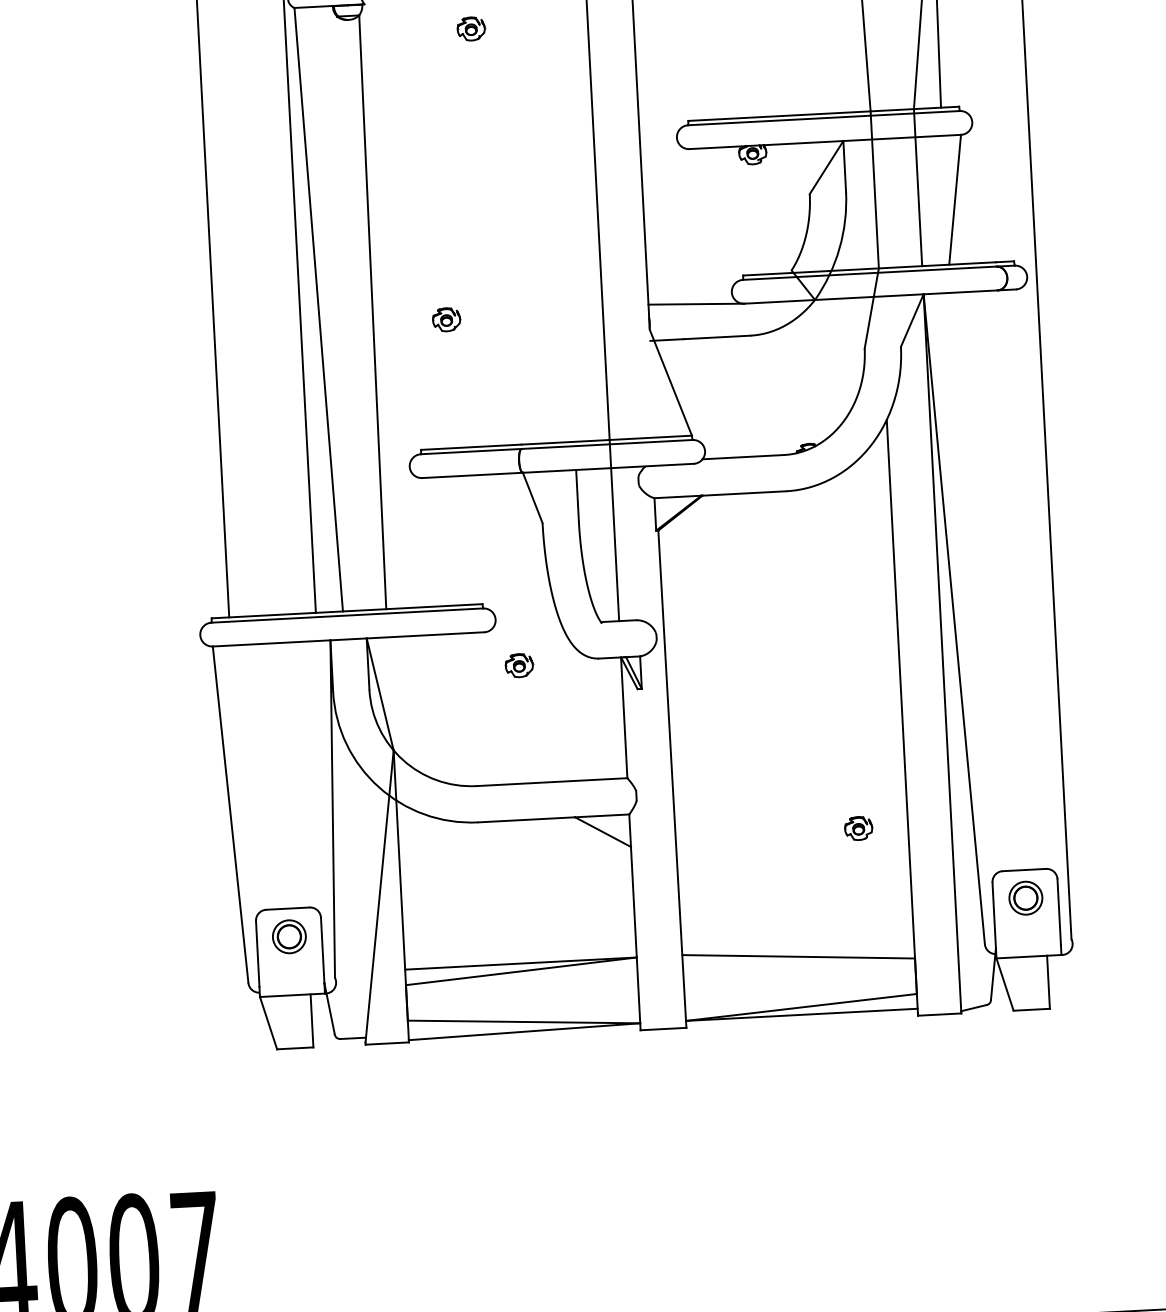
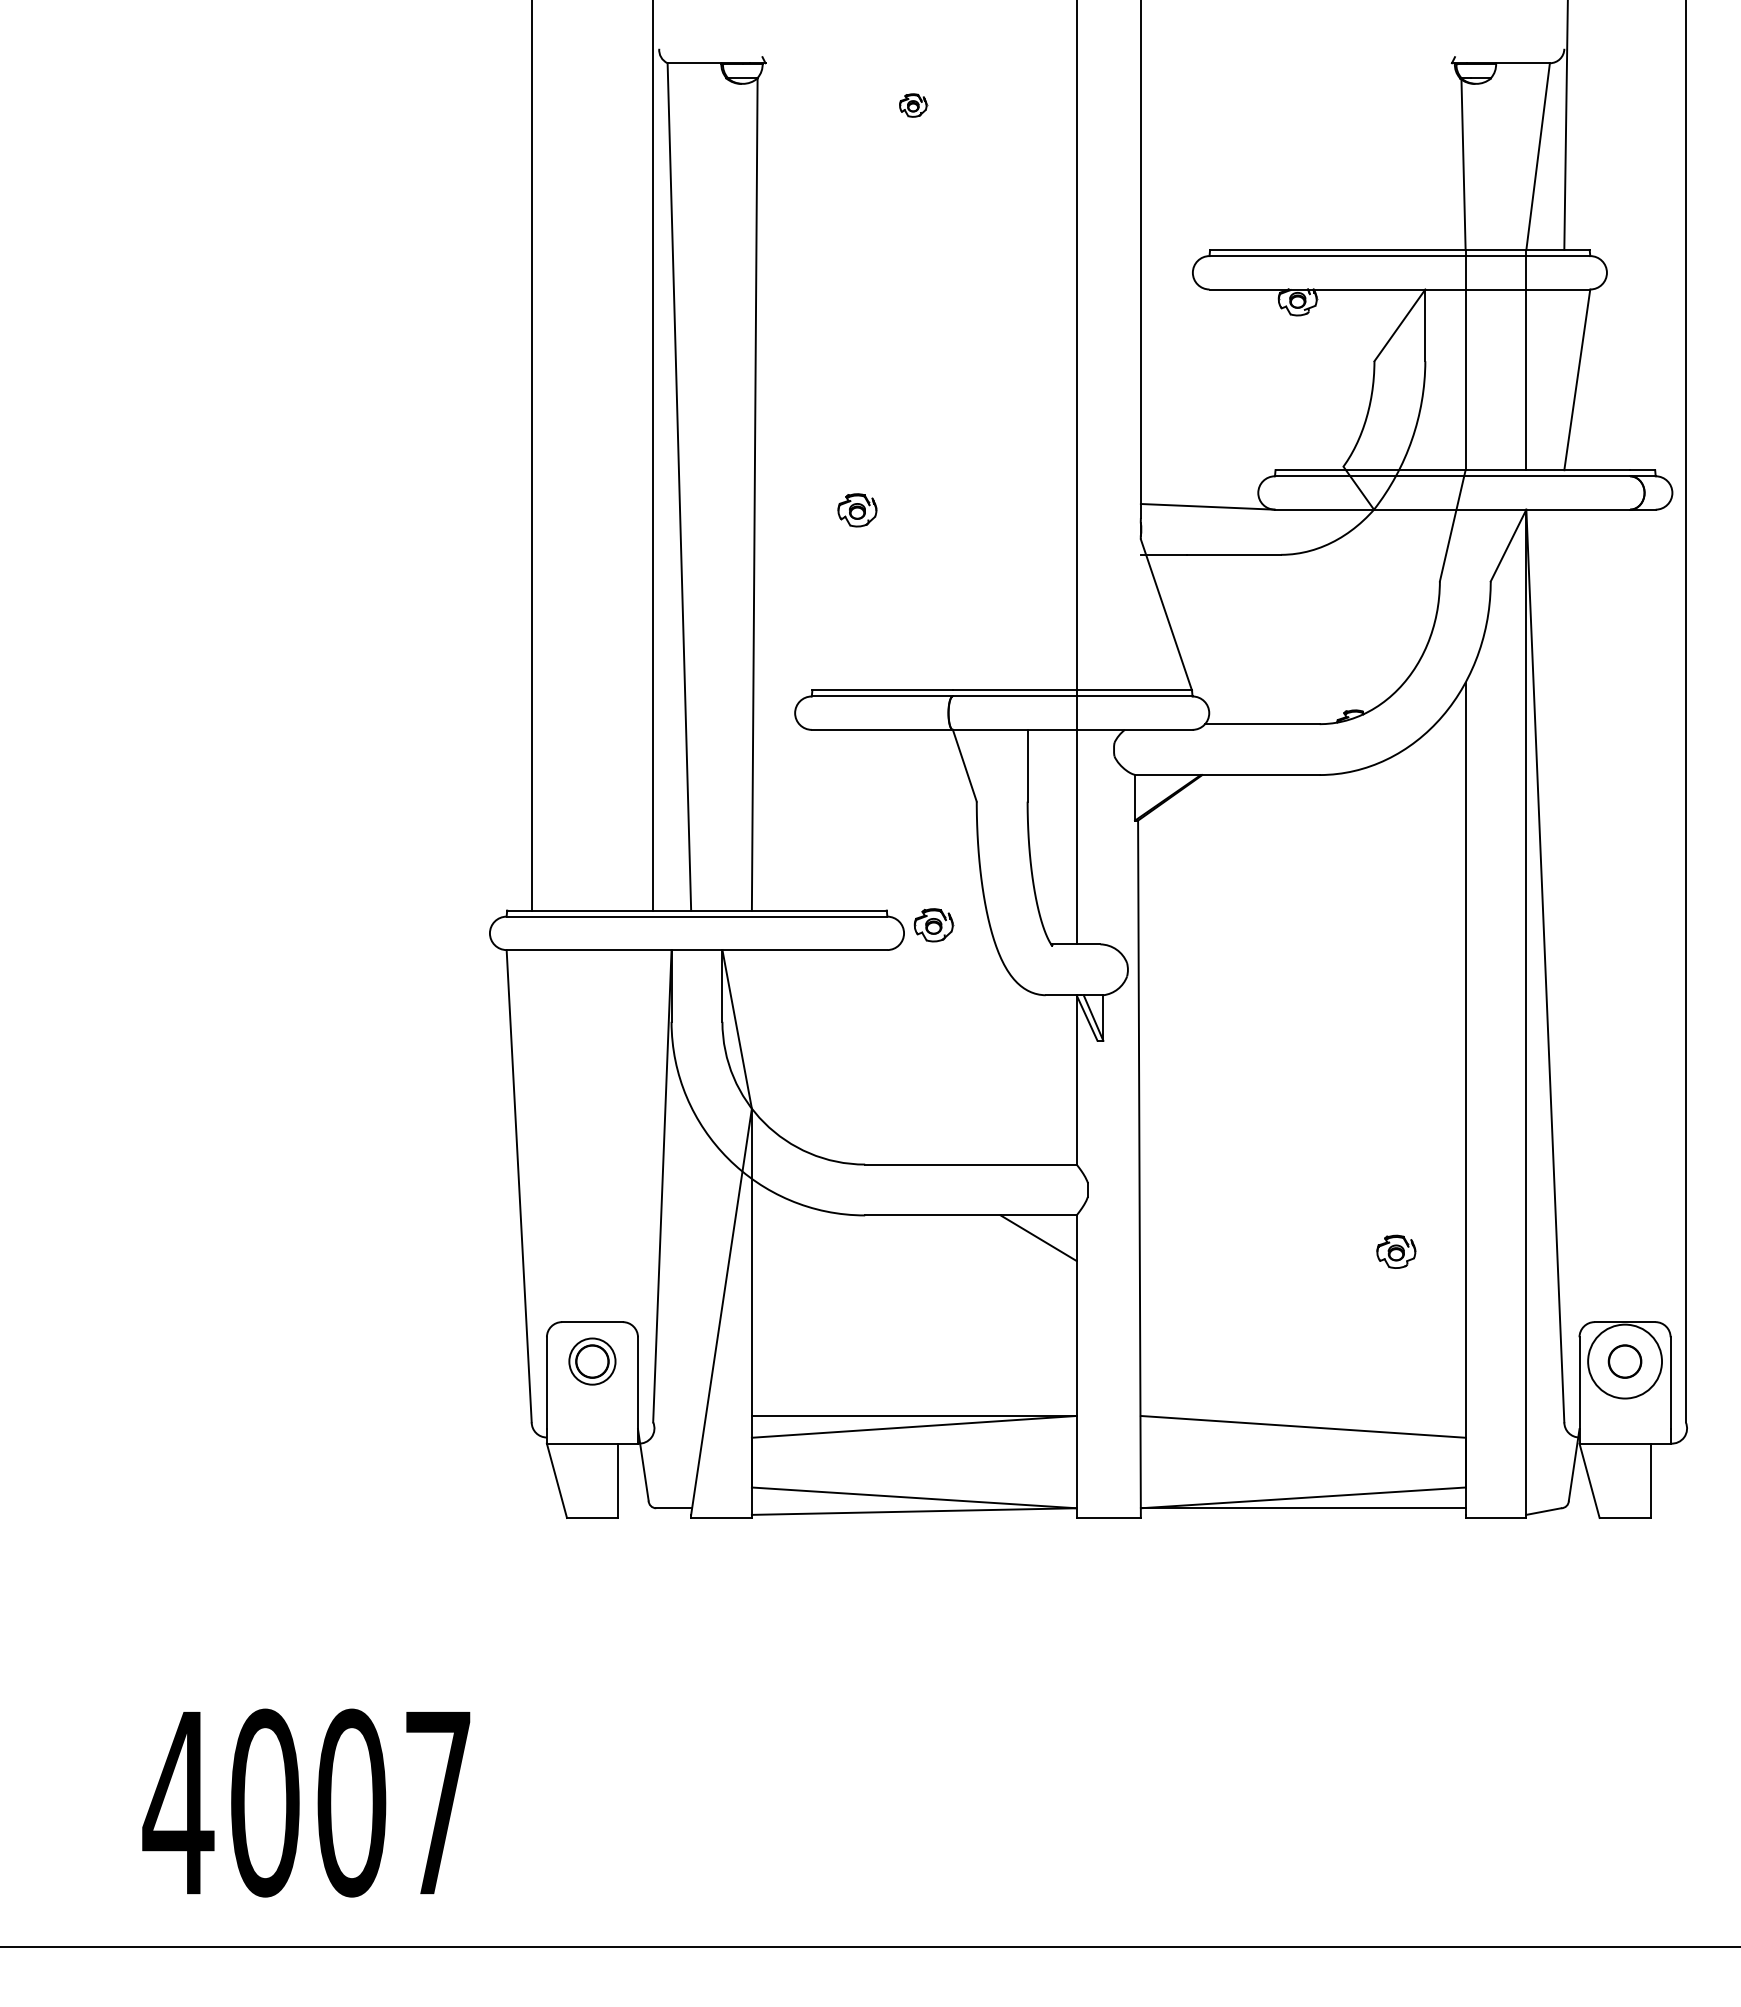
part: (471, 28) -> (913, 105), size x0.7
part: (519, 665) -> (933, 925), moved
circle: (1025, 898) -> (1624, 1361), size x1.6

